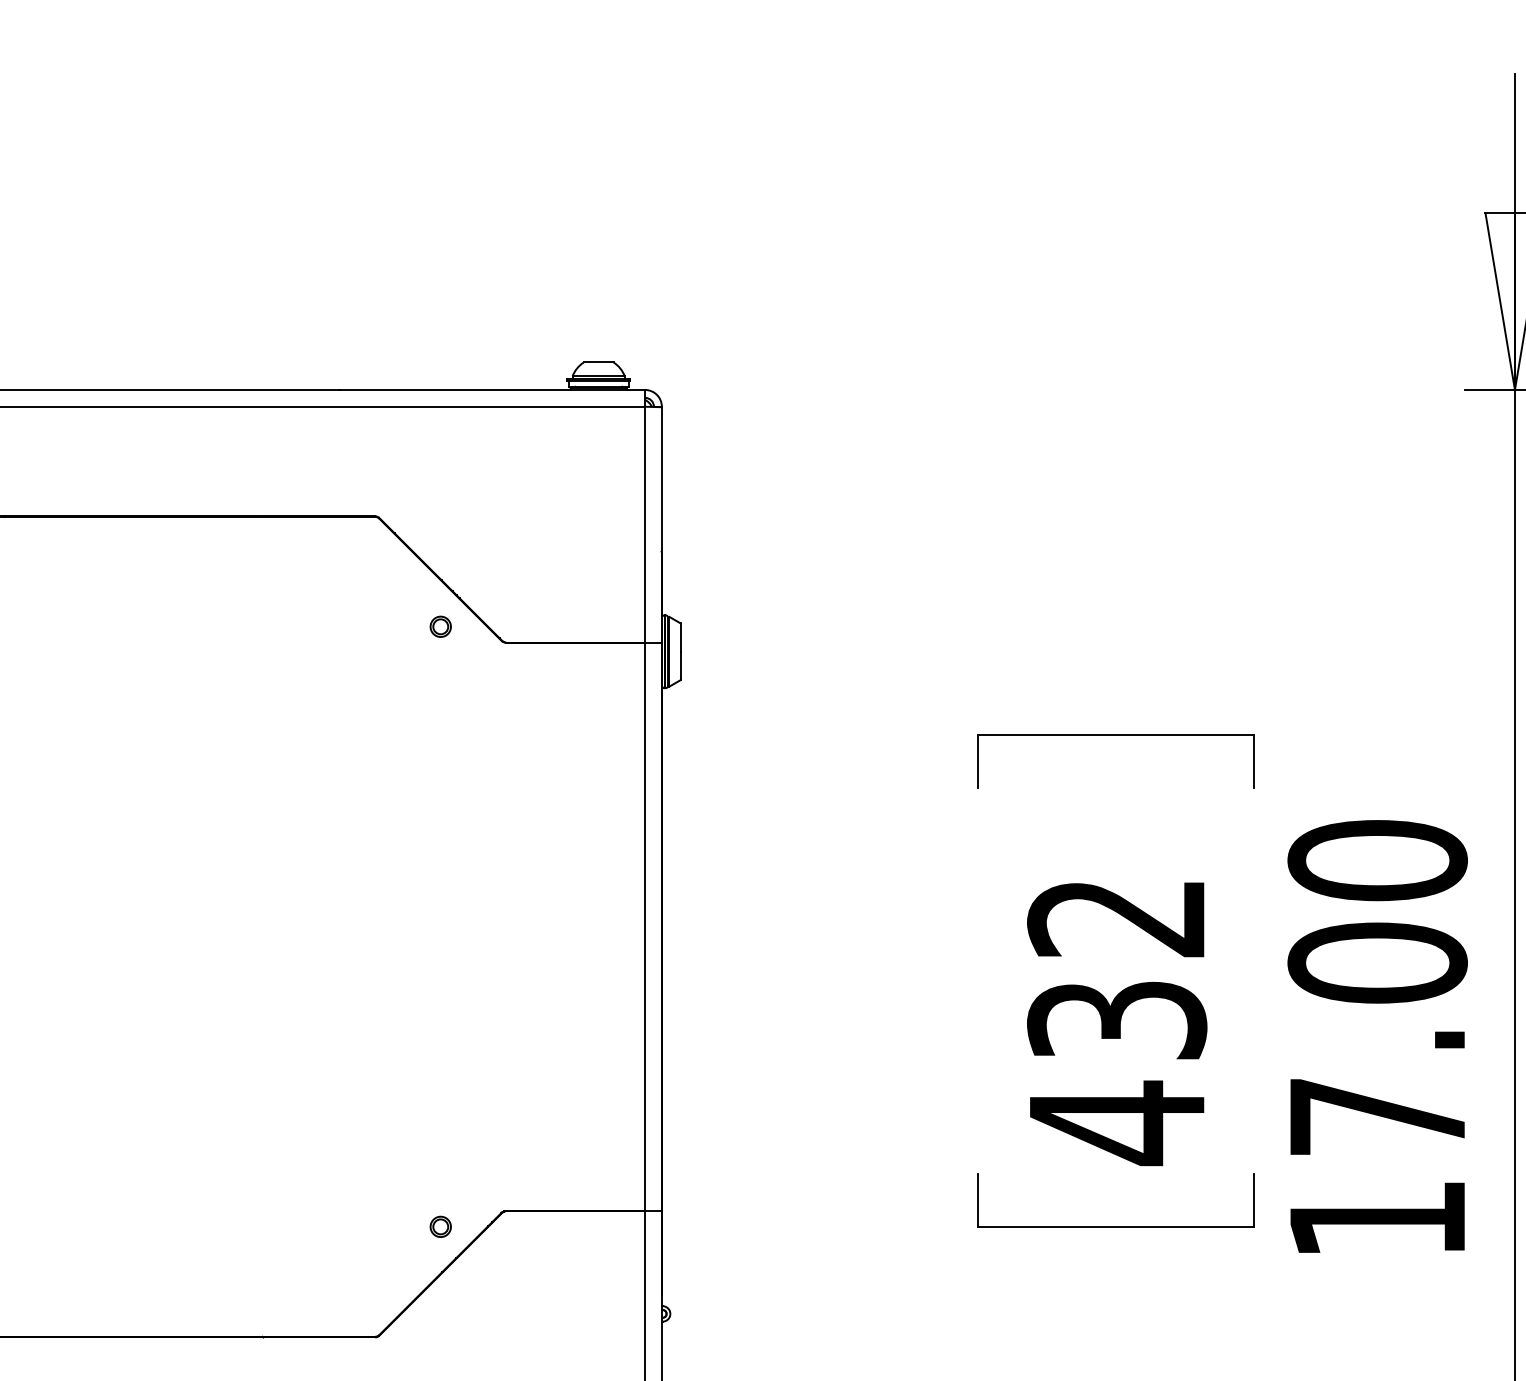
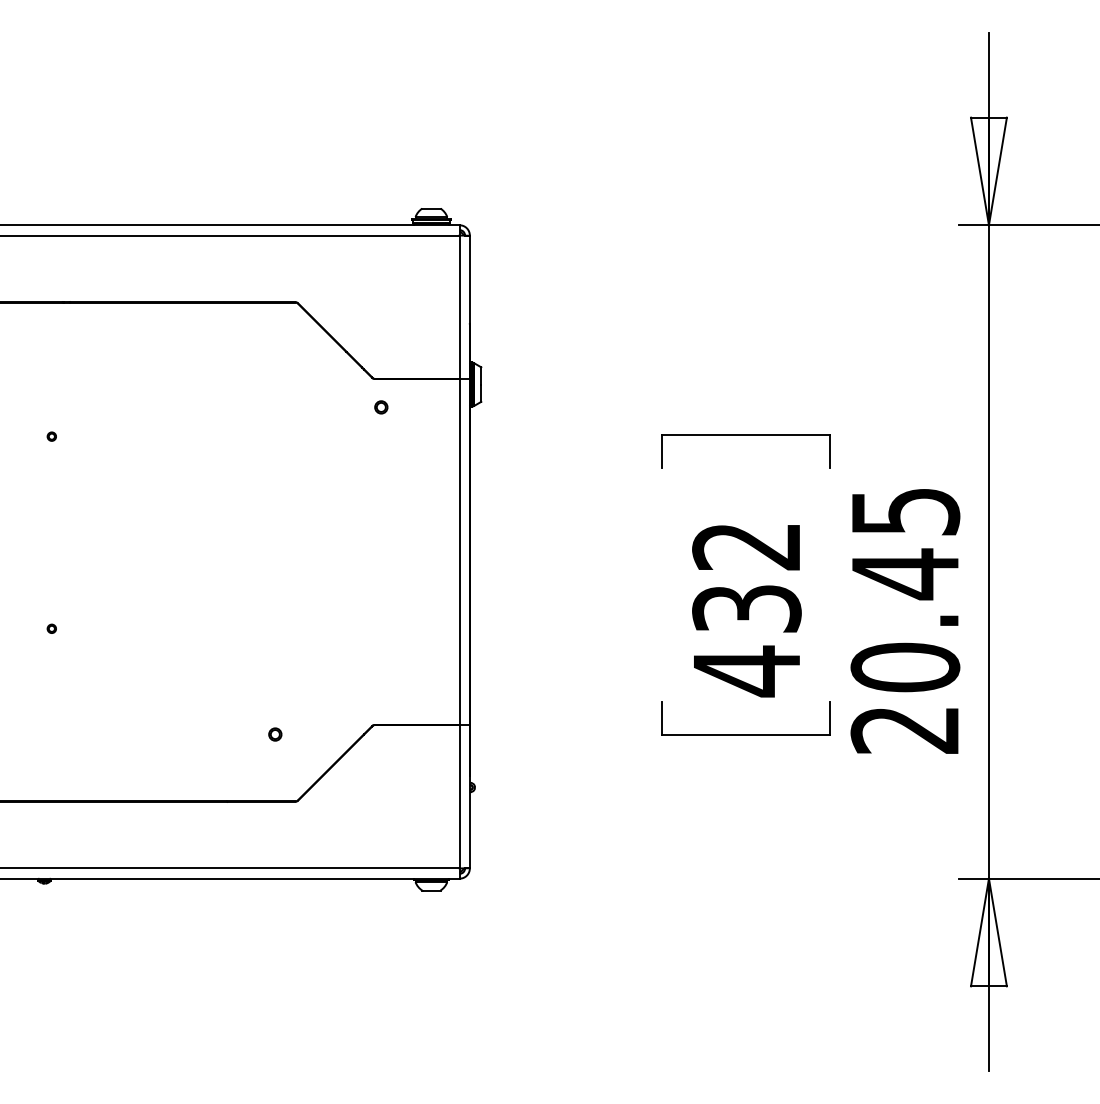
circle: (441, 626) -> (381, 407), moved
text: (1377, 1039) -> (905, 620), 17.00 -> 20.45
circle: (441, 1226) -> (275, 734), moved

